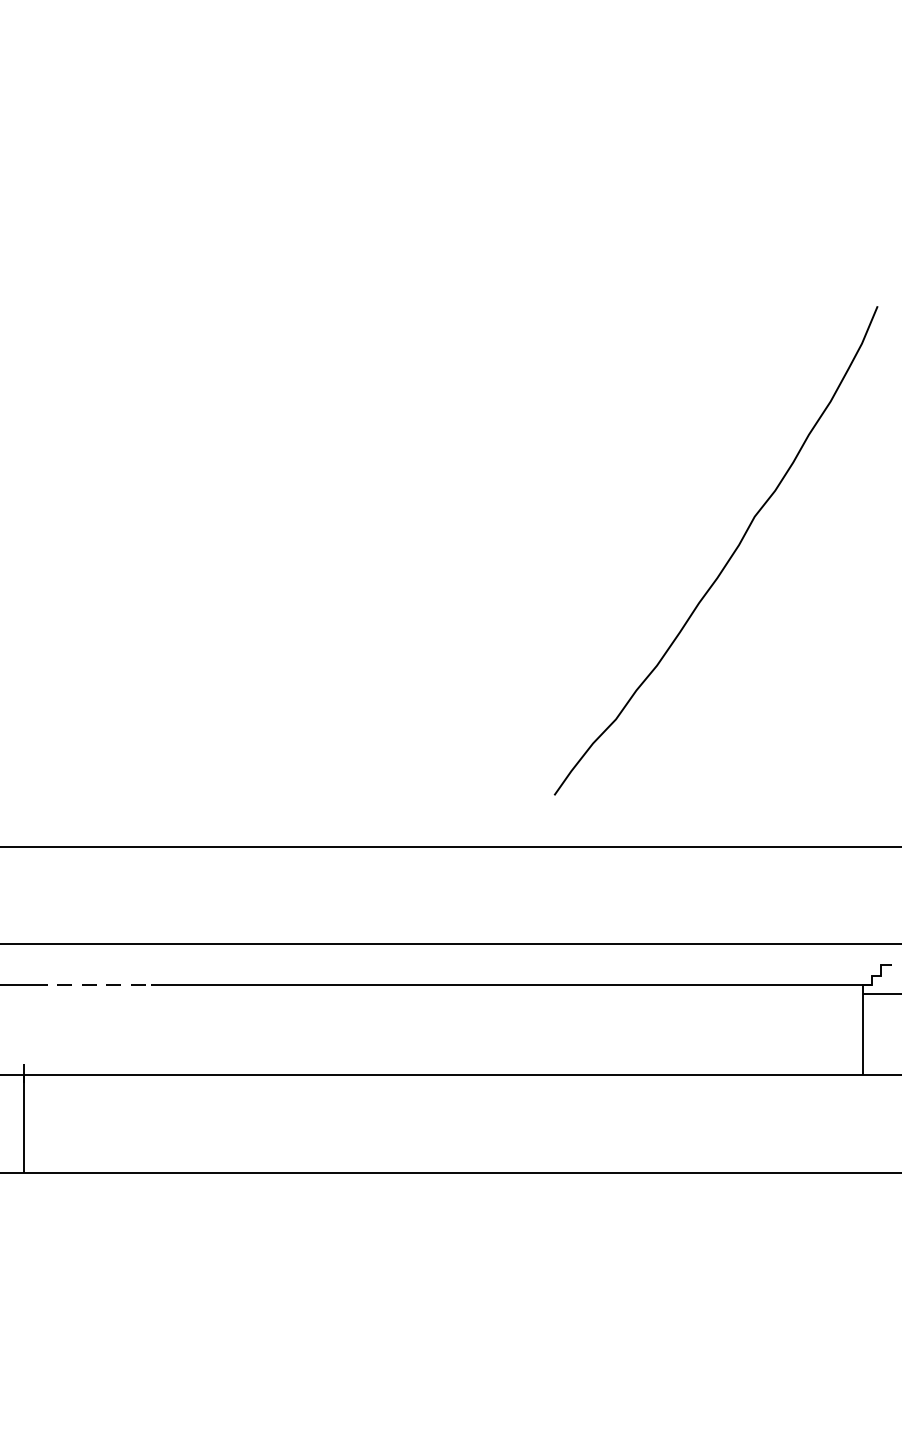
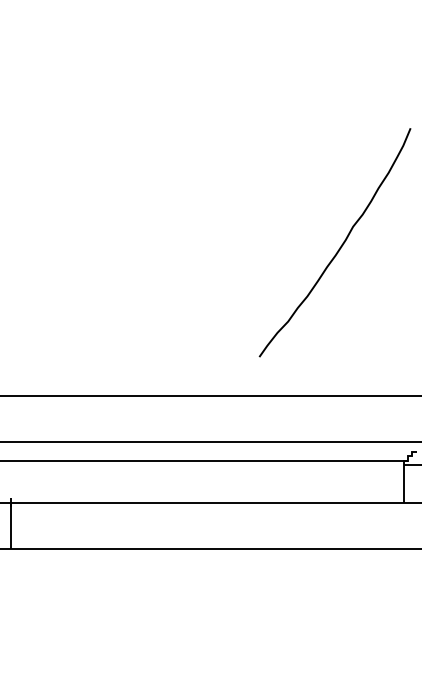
curve: (725, 561) -> (339, 247), moved
line: (90, 986) -> (42, 461), dashed -> solid

